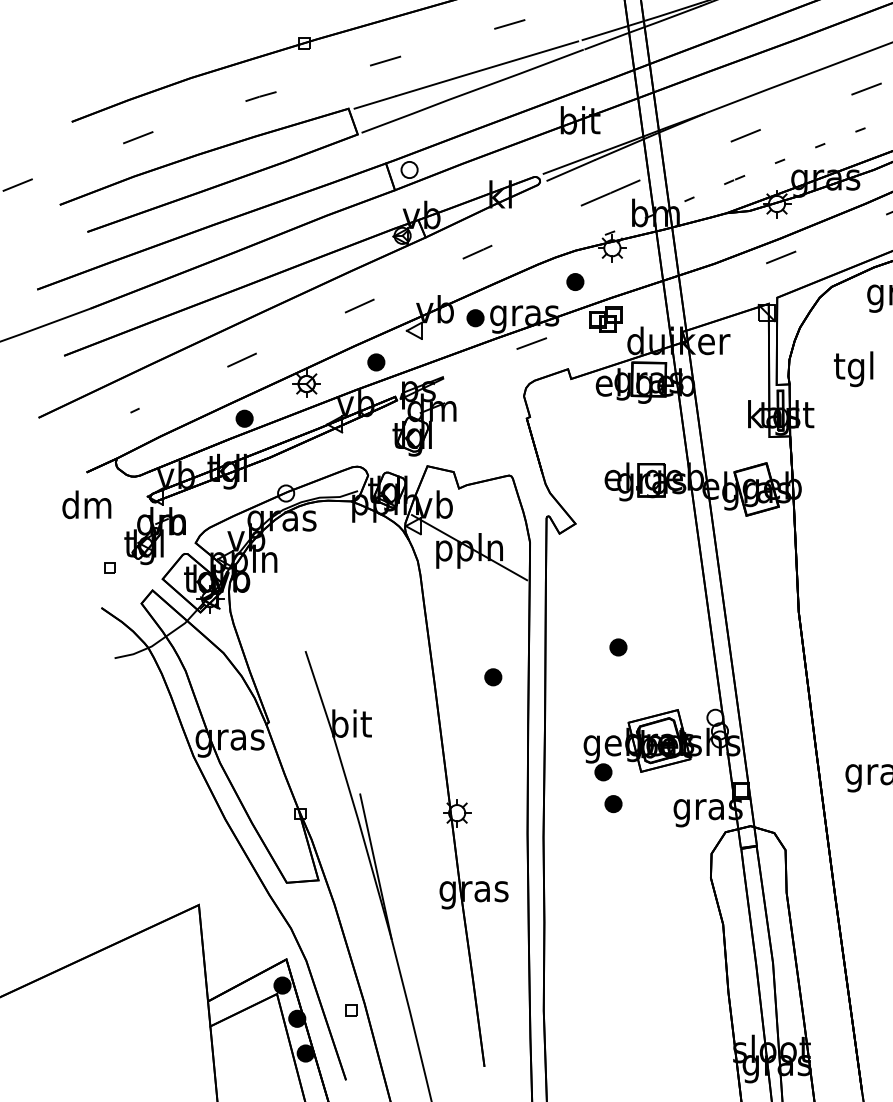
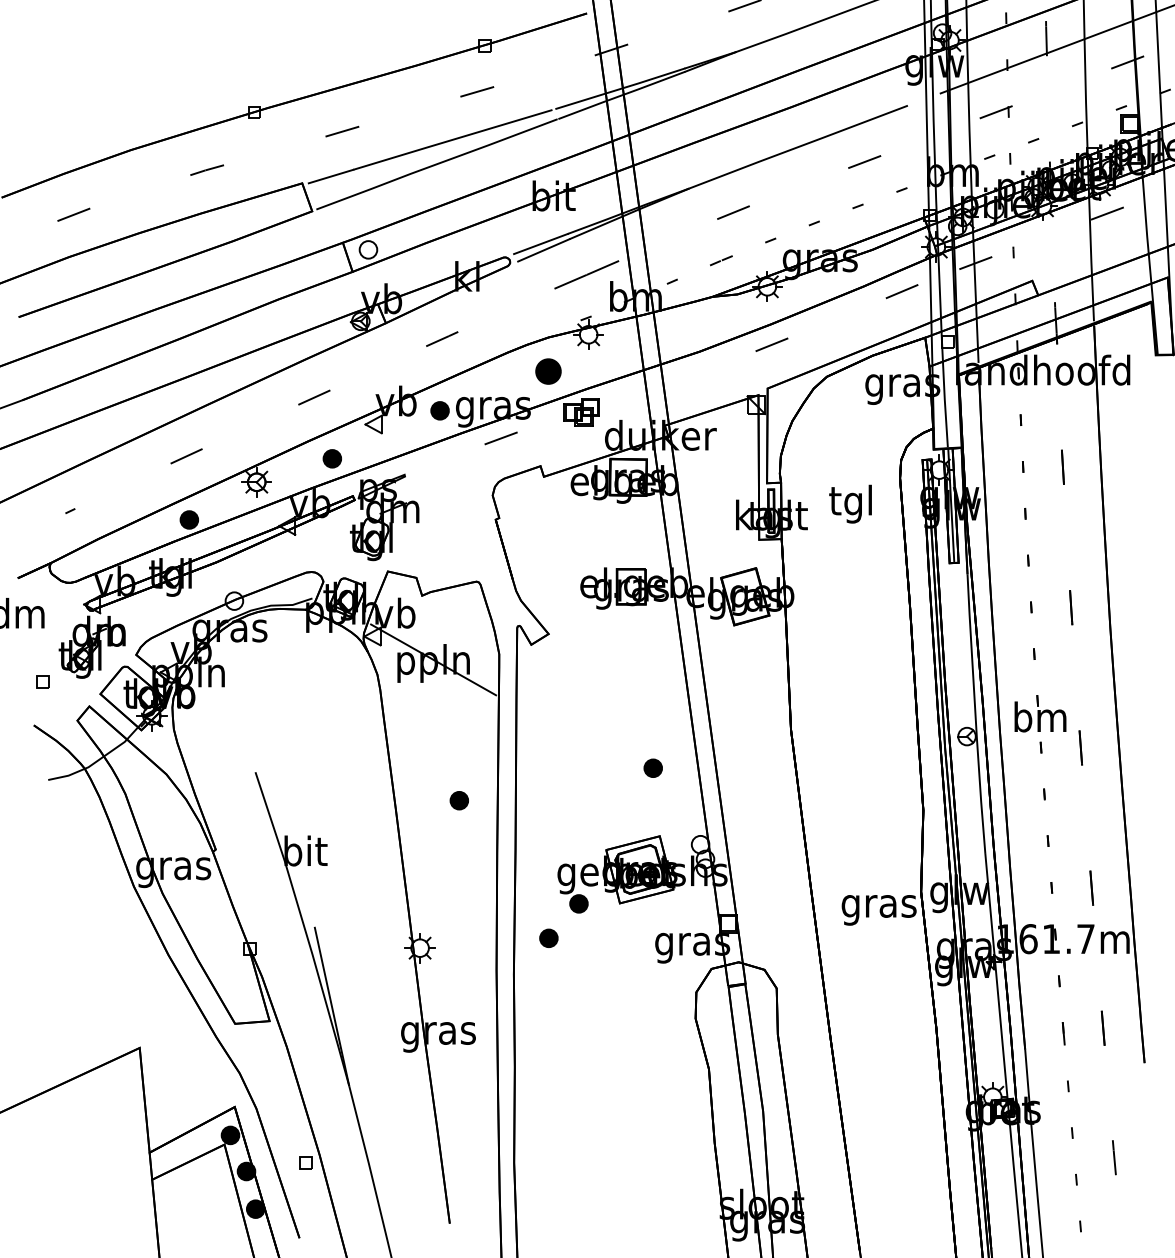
part: (575, 282) -> (548, 371), size x1.4
text: (853, 368) -> (850, 503), moved
part: (617, 646) -> (652, 767), moved
part: (613, 803) -> (548, 937), moved

